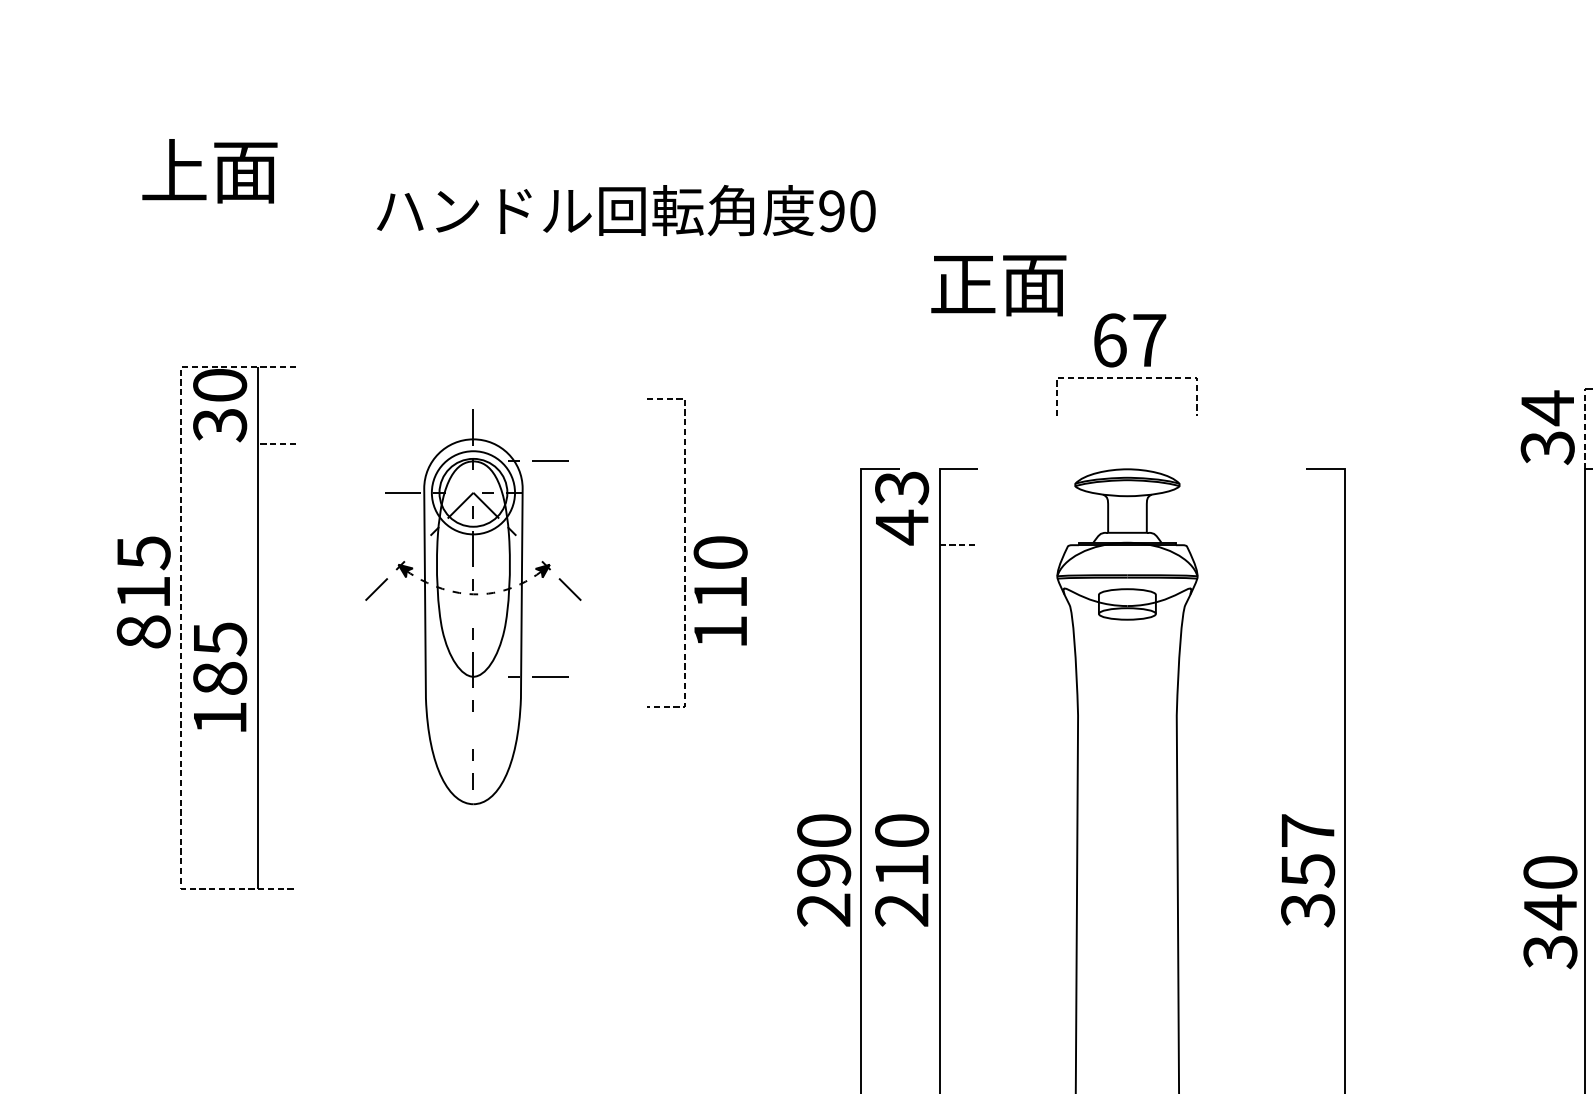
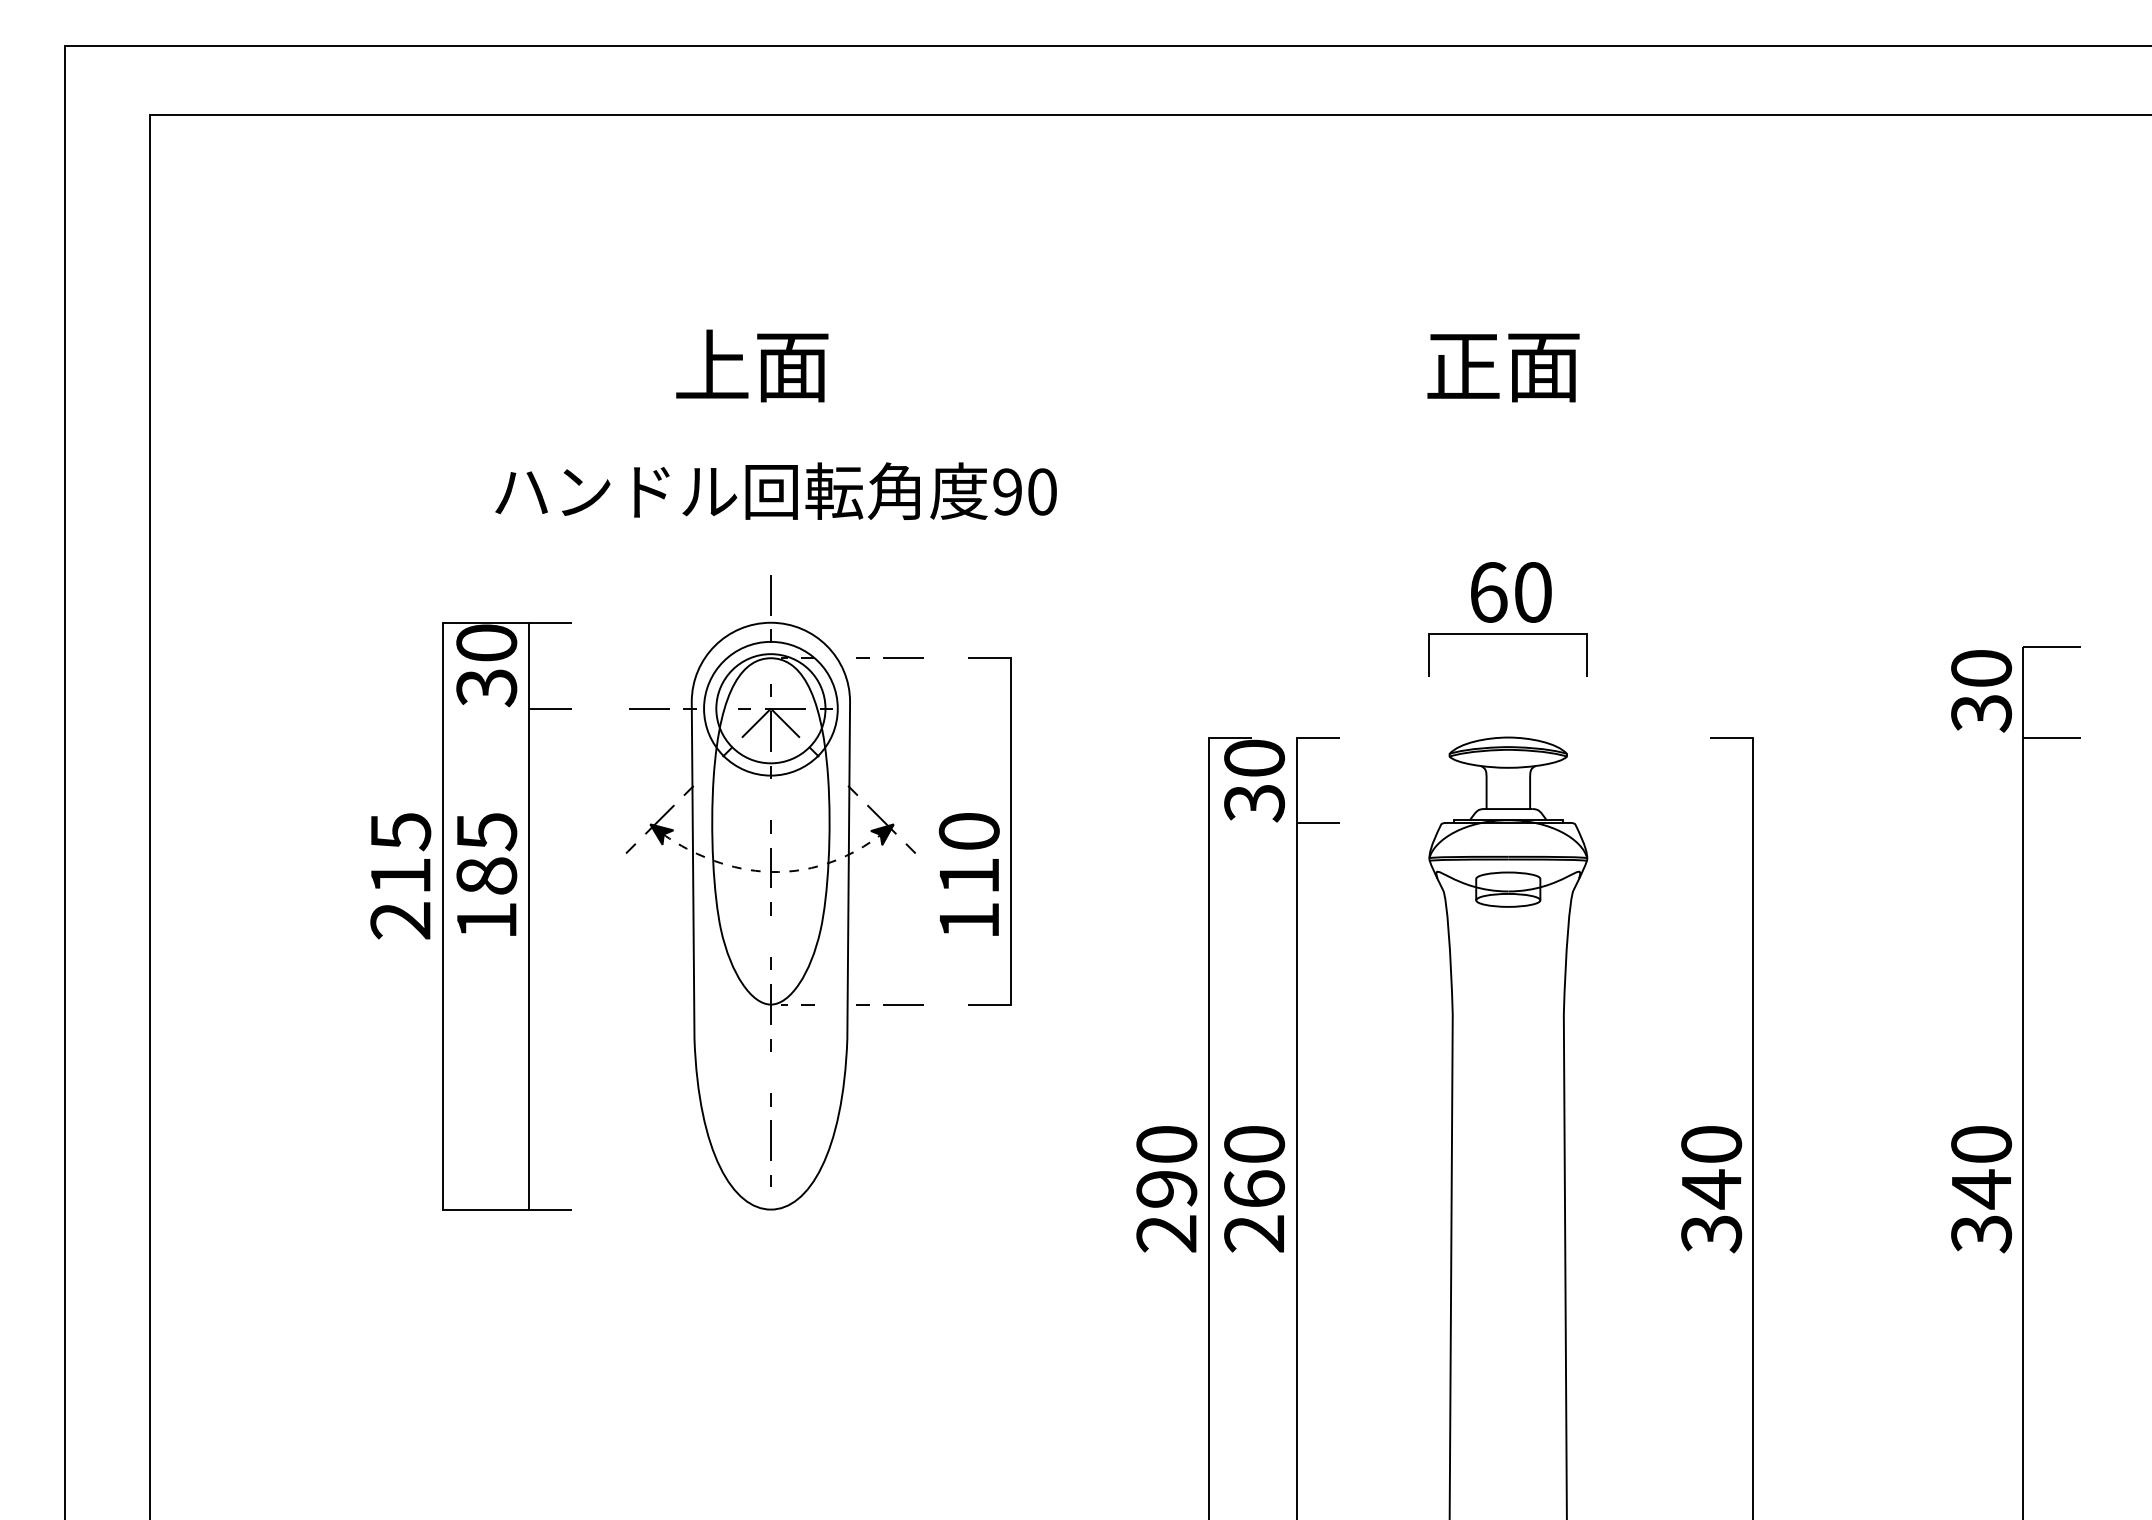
text: (210, 170) -> (752, 365), moved
text: (625, 209) -> (775, 490), moved
text: (998, 285) -> (1503, 367), moved
text: (1149, 340) -> (1533, 592), 67 -> 60
line: (1127, 377) -> (1508, 634), dashed -> solid
text: (1547, 407) -> (1981, 668), 34 -> 30
line: (1585, 428) -> (2023, 691), dashed -> solid
line: (276, 443) -> (550, 708), dashed -> solid
text: (902, 508) -> (1254, 781), 43 -> 30
line: (958, 544) -> (1318, 822), dashed -> solid
line: (685, 552) -> (1010, 831), dashed -> solid
text: (719, 590) -> (968, 874), moved
part: (475, 606) -> (774, 892), size x1.43
line: (180, 628) -> (442, 916), dashed -> solid
text: (143, 631) -> (400, 920), 815 -> 215
text: (219, 677) -> (486, 874), moved
text: (1307, 851) -> (1711, 1167), 357 -> 340
text: (902, 869) -> (1254, 1188), 210 -> 260
text: (1550, 912) -> (1981, 1189), moved

